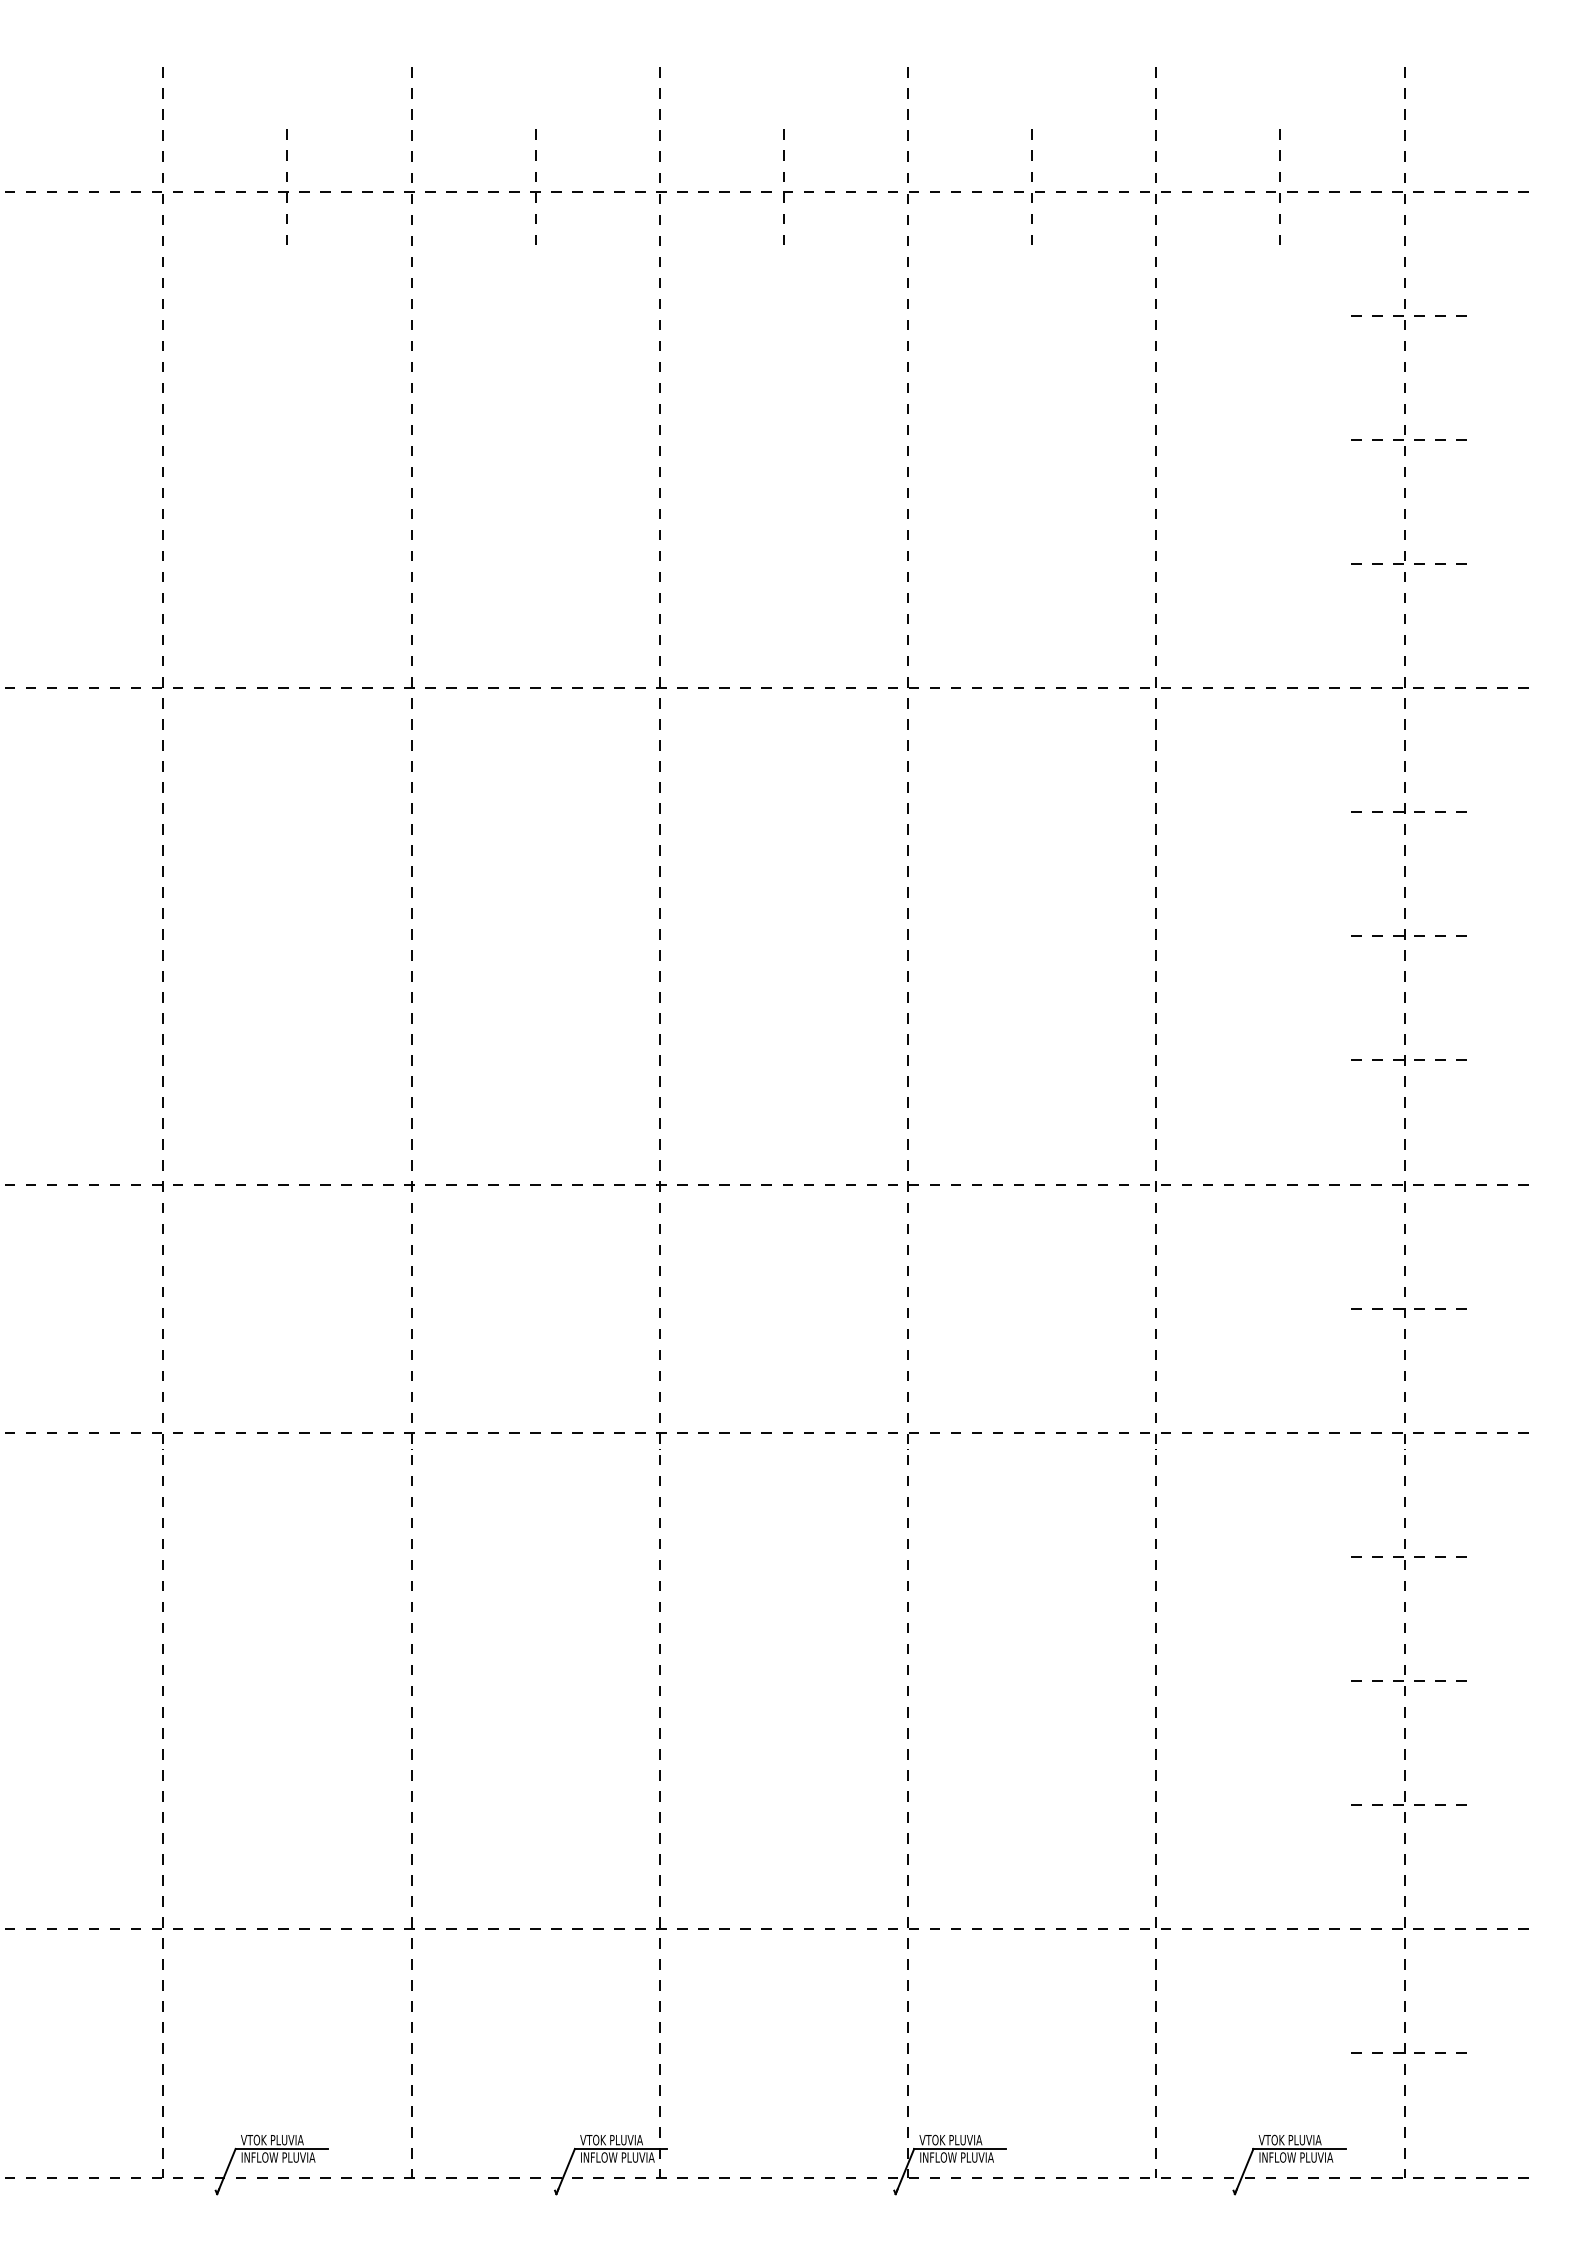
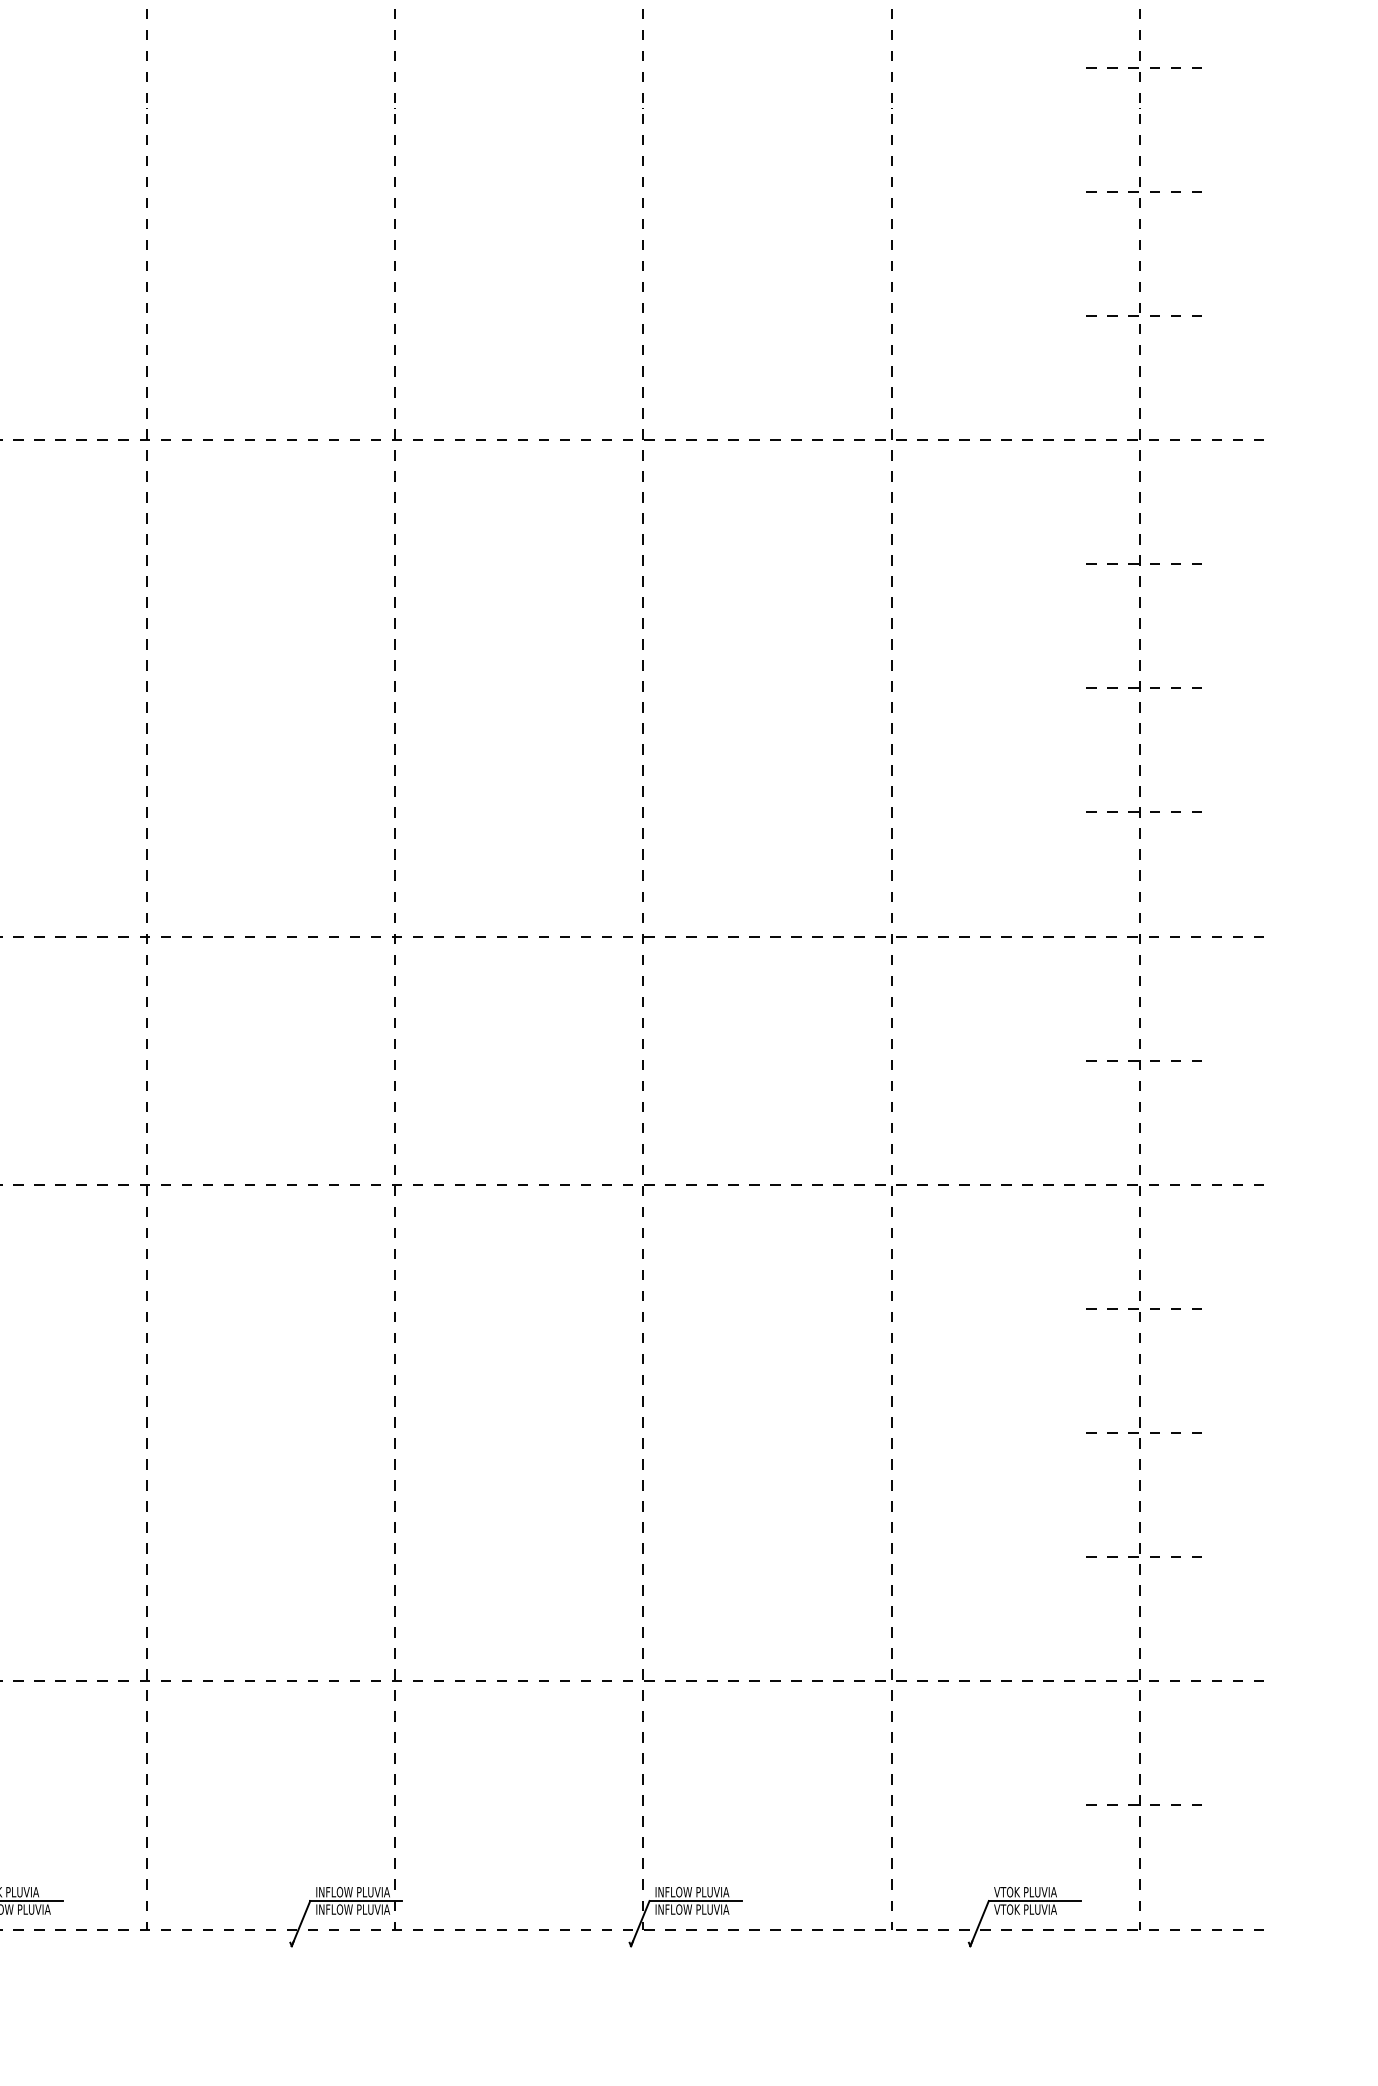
text: (617, 2139) -> (352, 1891), VTOK PLUVIA -> INFLOW PLUVIA
text: (956, 2139) -> (691, 1891), VTOK PLUVIA -> INFLOW PLUVIA
text: (1295, 2157) -> (1030, 1909), INFLOW PLUVIA -> VTOK PLUVIA

